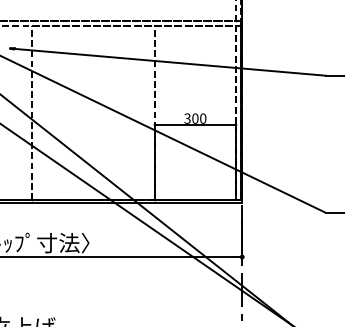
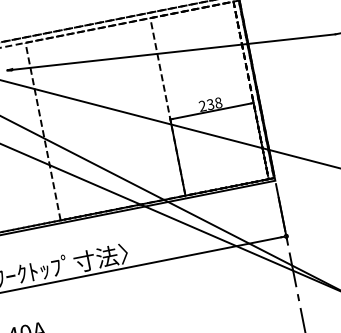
text: (195, 118) -> (210, 104), 300 -> 238

